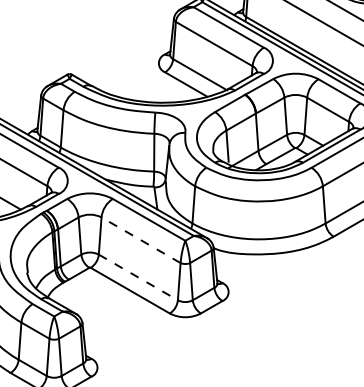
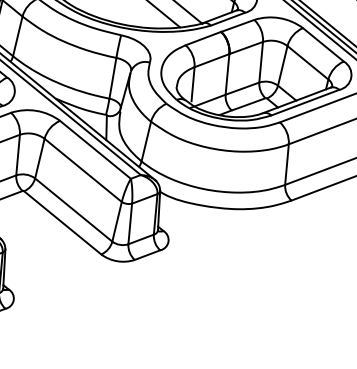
line: (141, 240) -> (83, 170), dashed -> solid
line: (138, 277) -> (73, 210), dashed -> solid

